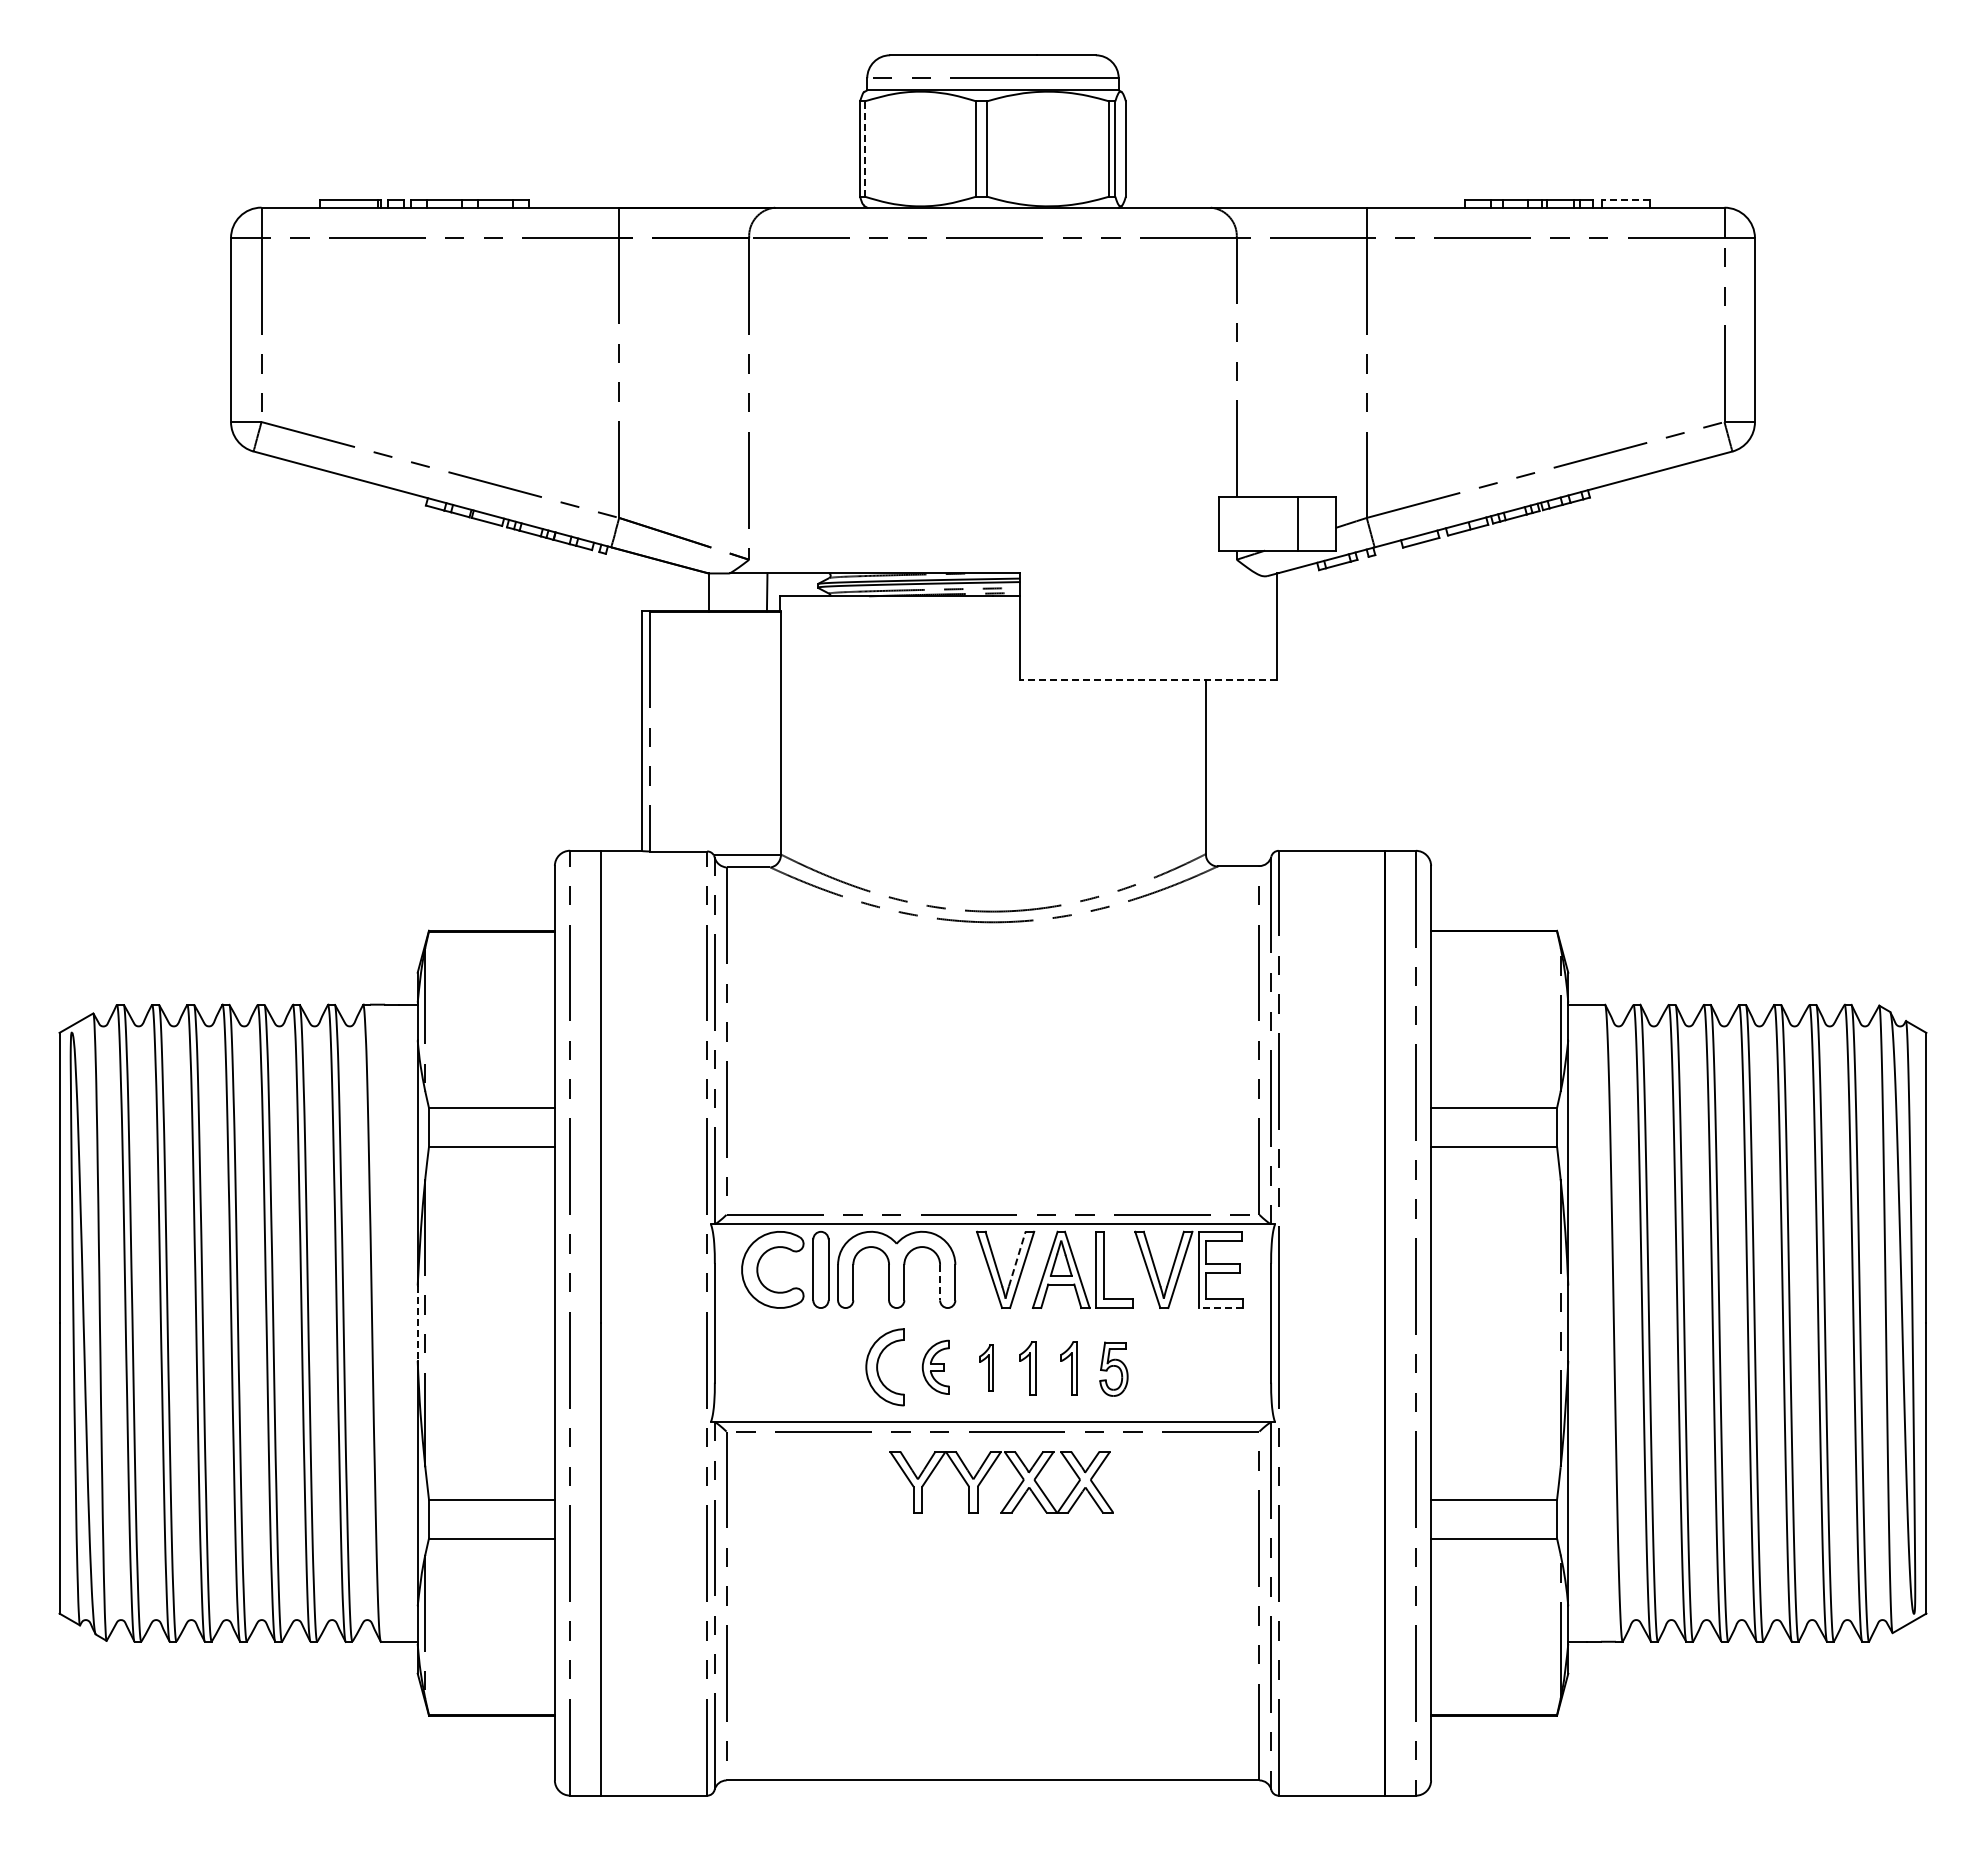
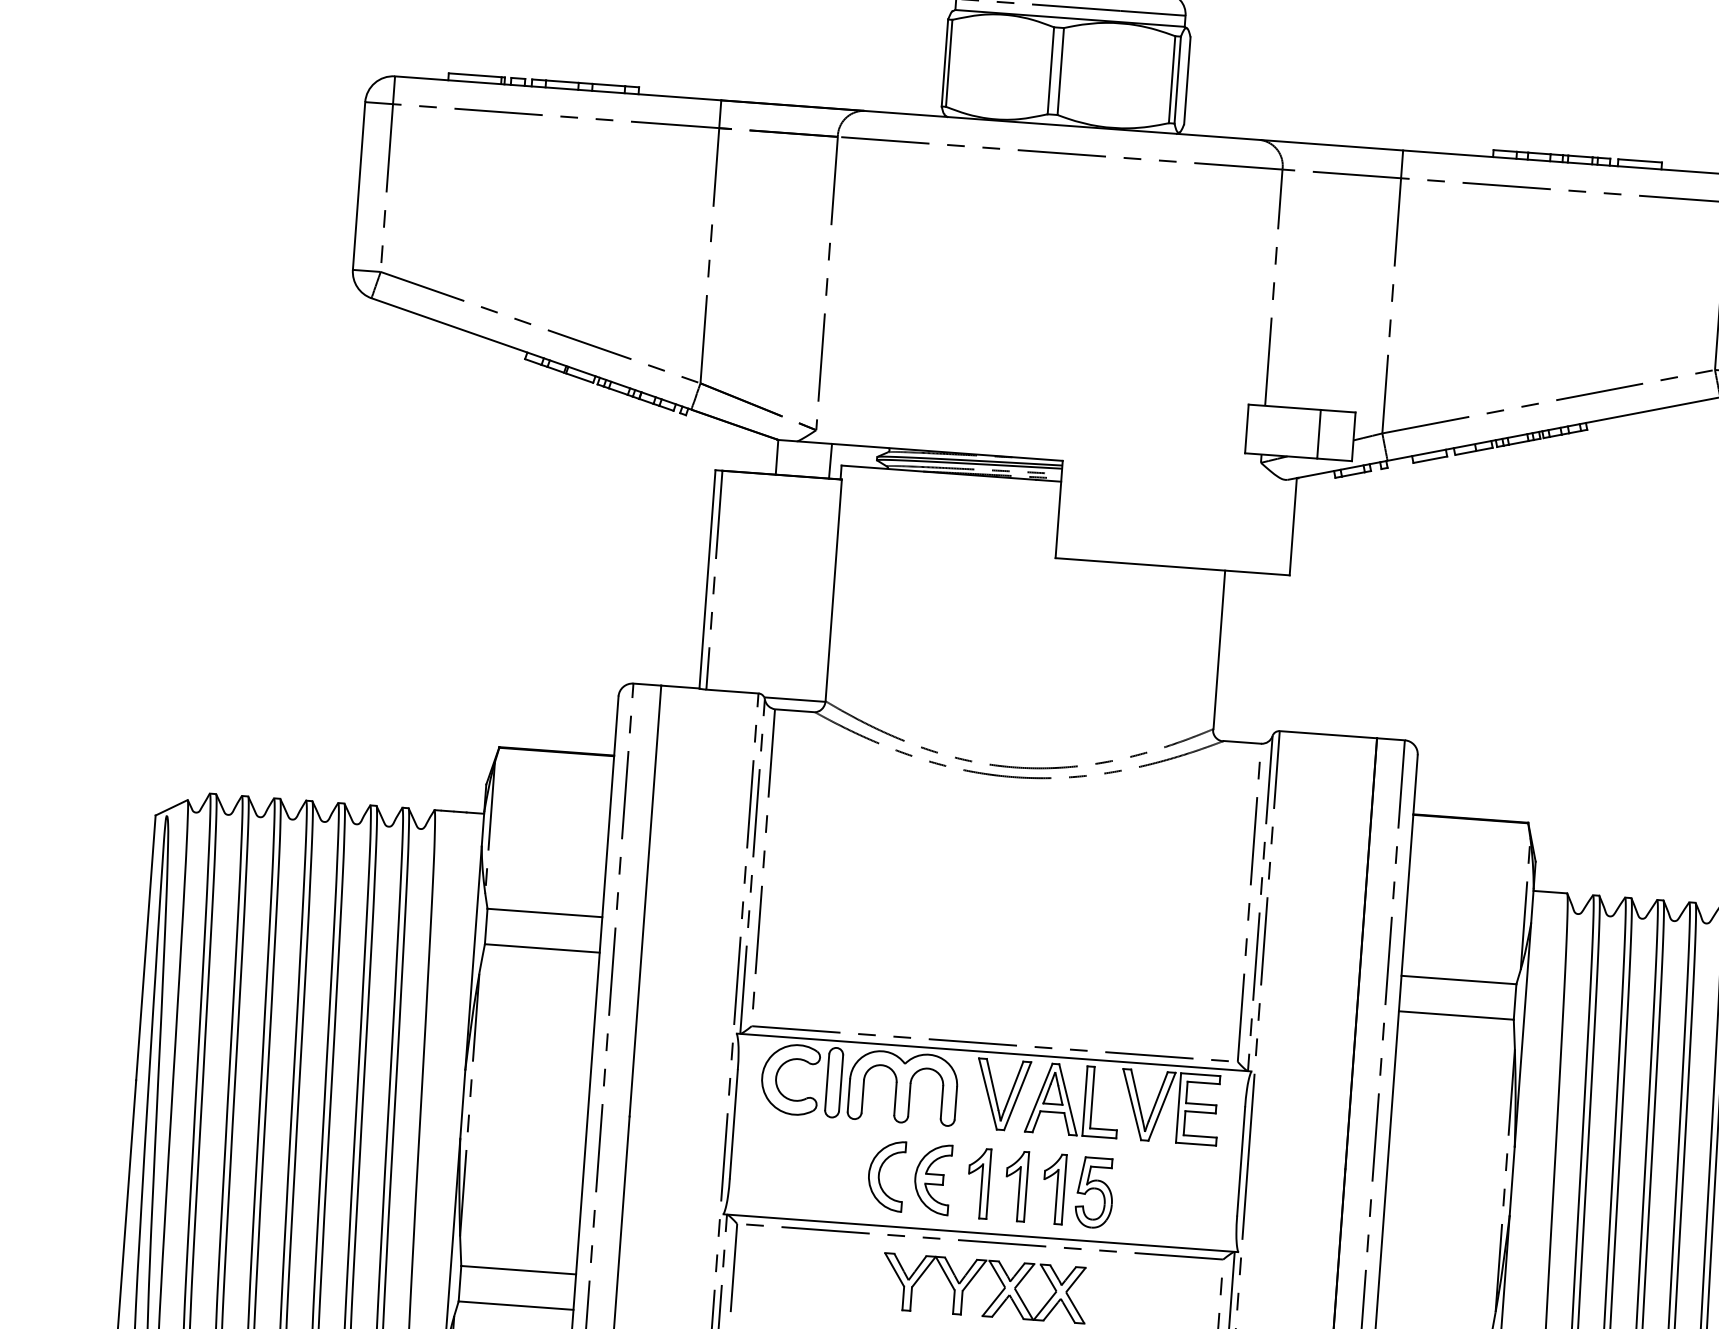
line: (864, 149) -> (948, 63), dashed -> solid
line: (1626, 200) -> (1640, 161), dashed -> solid
line: (1148, 680) -> (1172, 567), dashed -> solid
line: (1017, 1259) -> (1014, 1086), dashed -> solid
line: (940, 1282) -> (942, 1102), dashed -> solid
line: (1220, 1308) -> (1195, 1144), dashed -> solid
line: (417, 1323) -> (462, 1104), dashed -> solid
part: (935, 1367) -> (932, 1179), size x1.43
part: (986, 1367) -> (978, 1182), size x1.67
part: (1027, 1367) -> (1016, 1185), size x1.43
part: (1068, 1367) -> (1053, 1188), size x1.43
part: (1113, 1369) -> (1094, 1193), size x1.43

